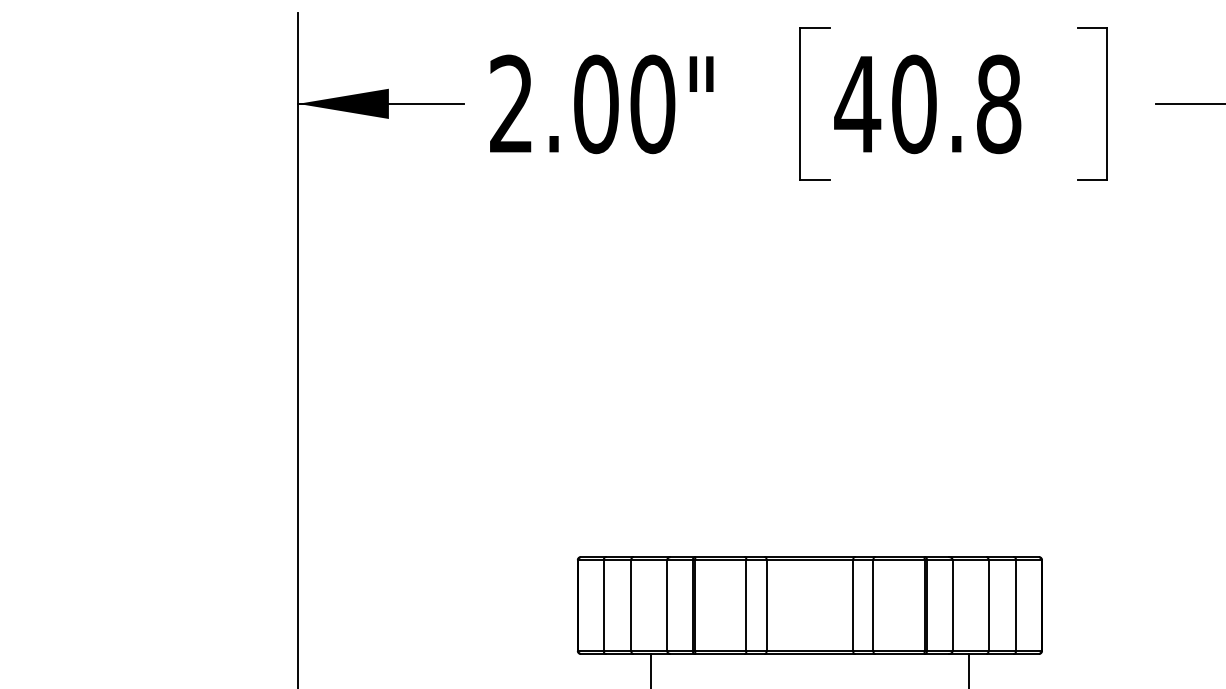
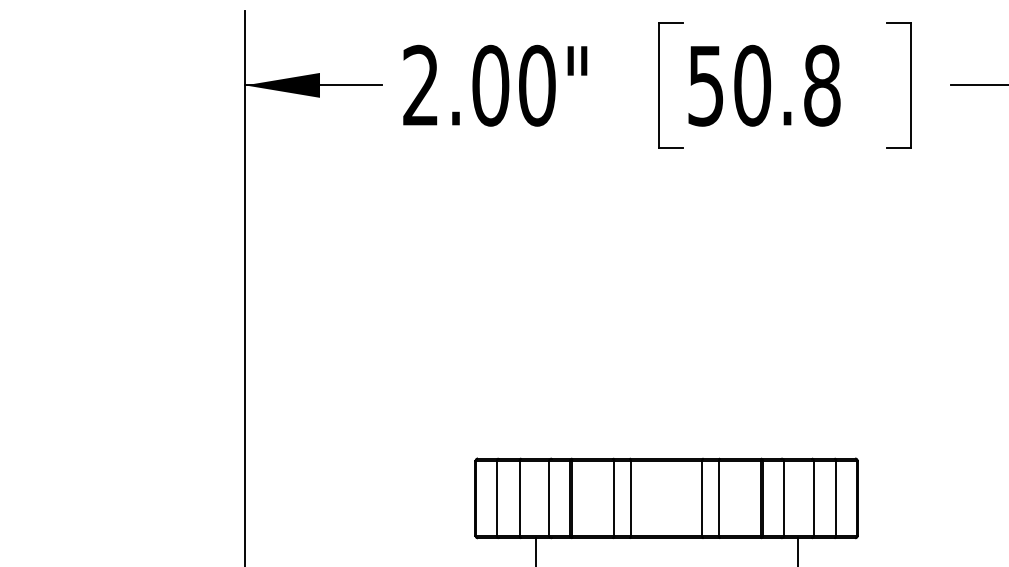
text: (857, 105) -> (705, 86), 40.8 -> 50.8

